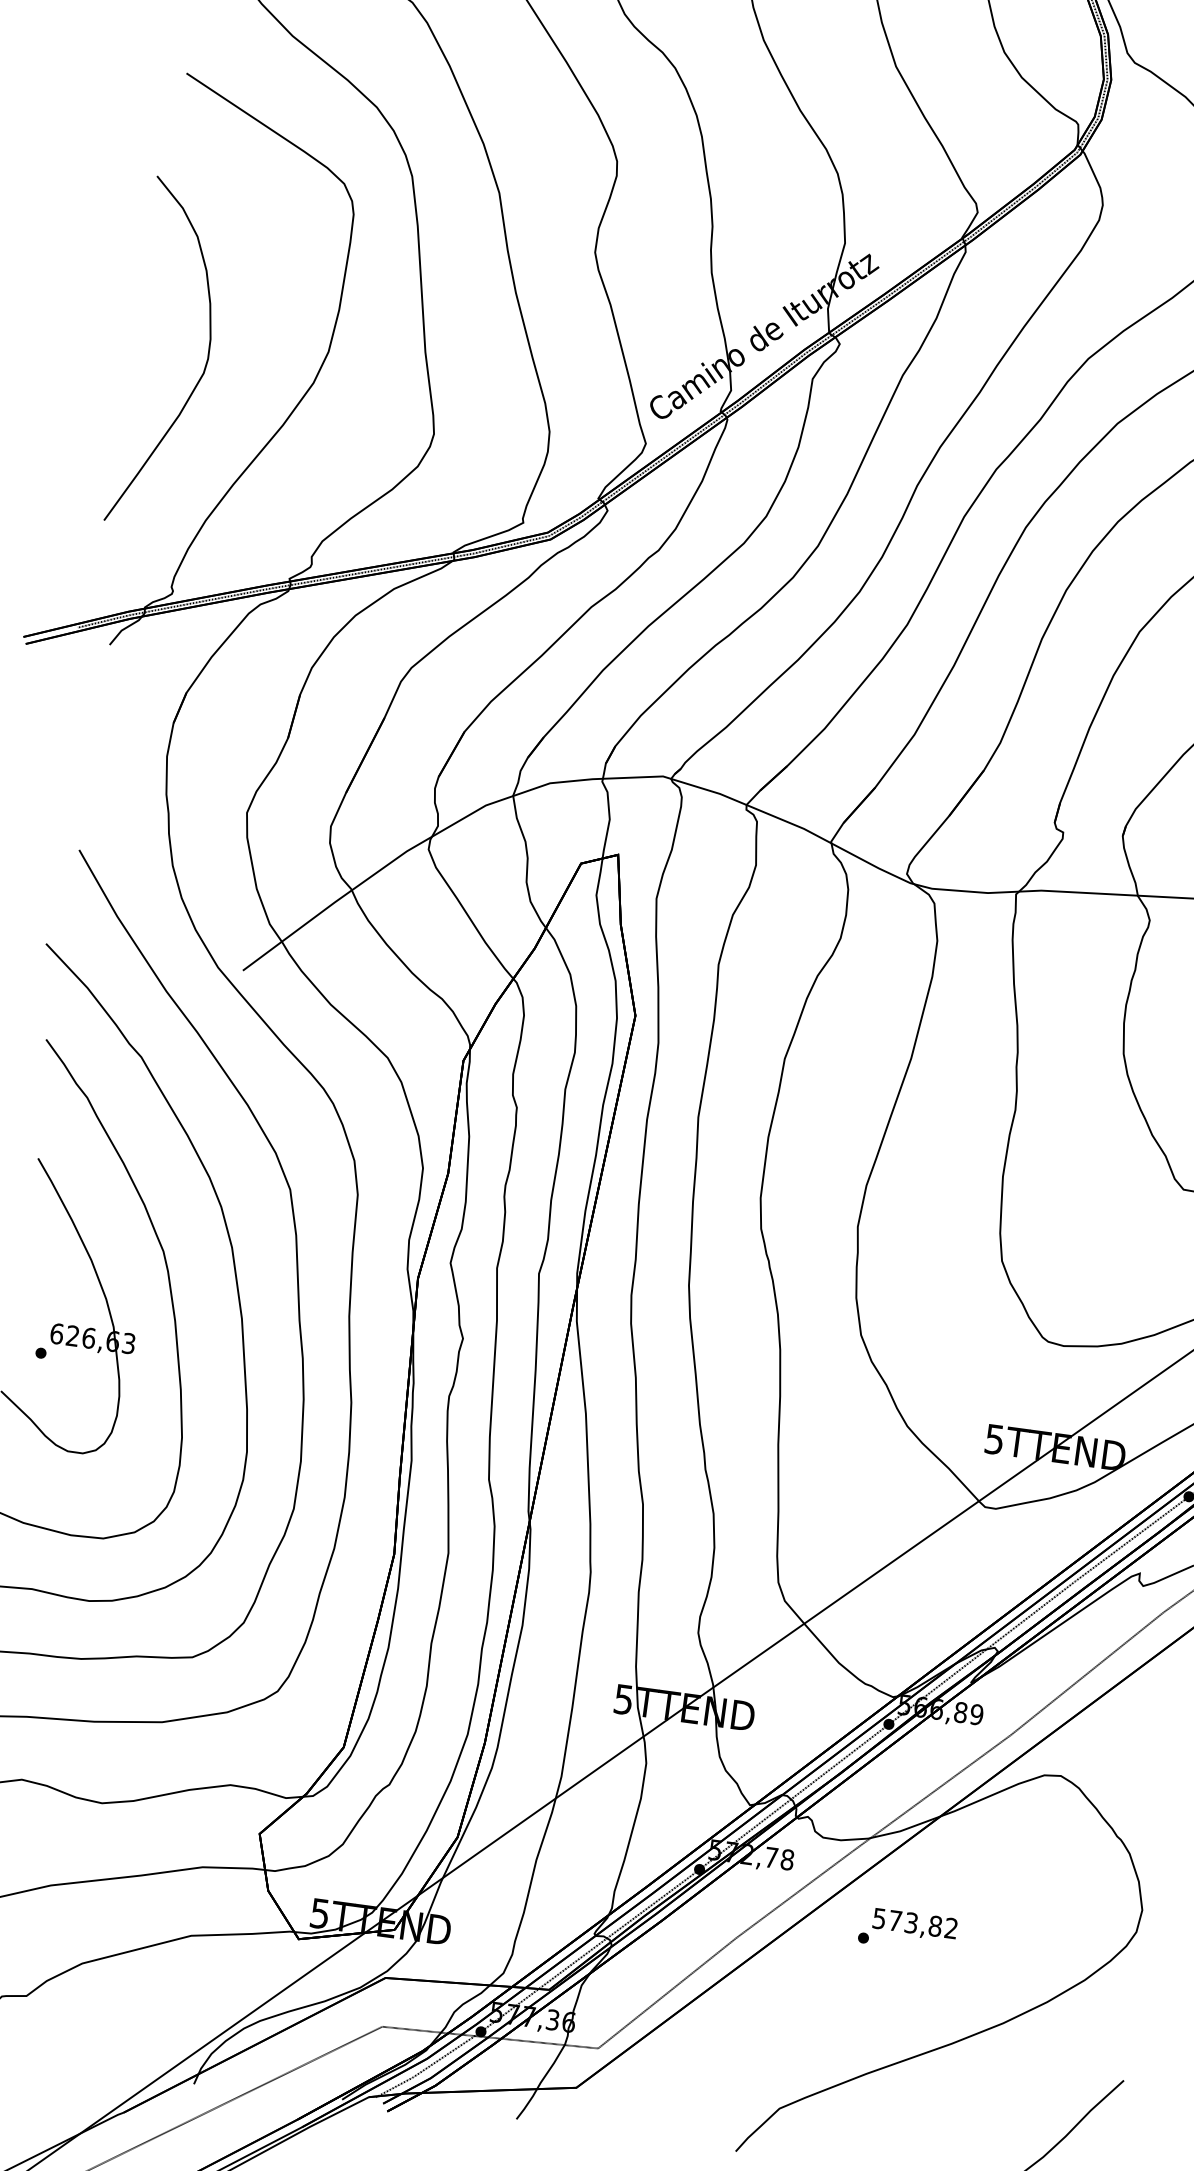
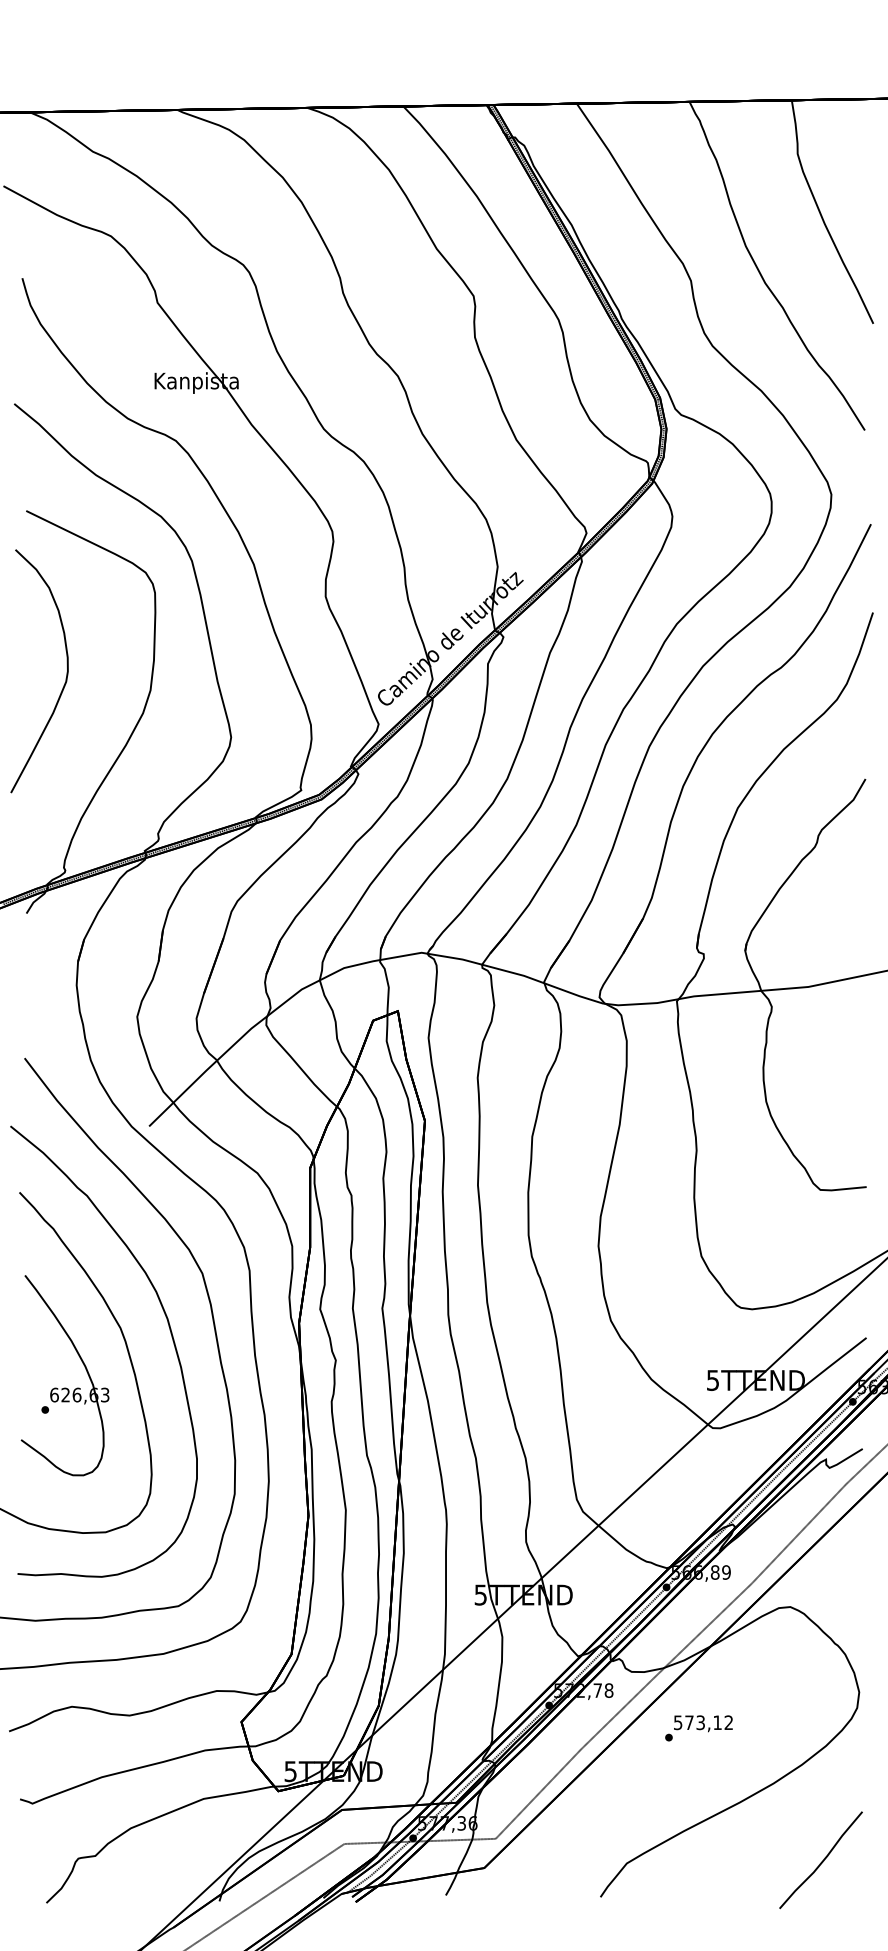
part: (203, 368) -> (65, 678), moved
text: (935, 1925) -> (717, 1722), 573,82 -> 573,12

